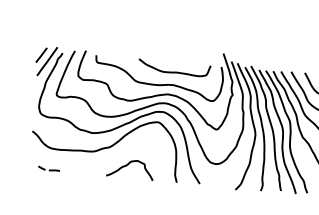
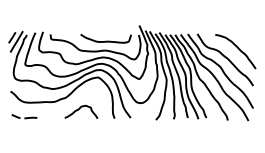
part: (49, 168) -> (24, 116), size x1.67

